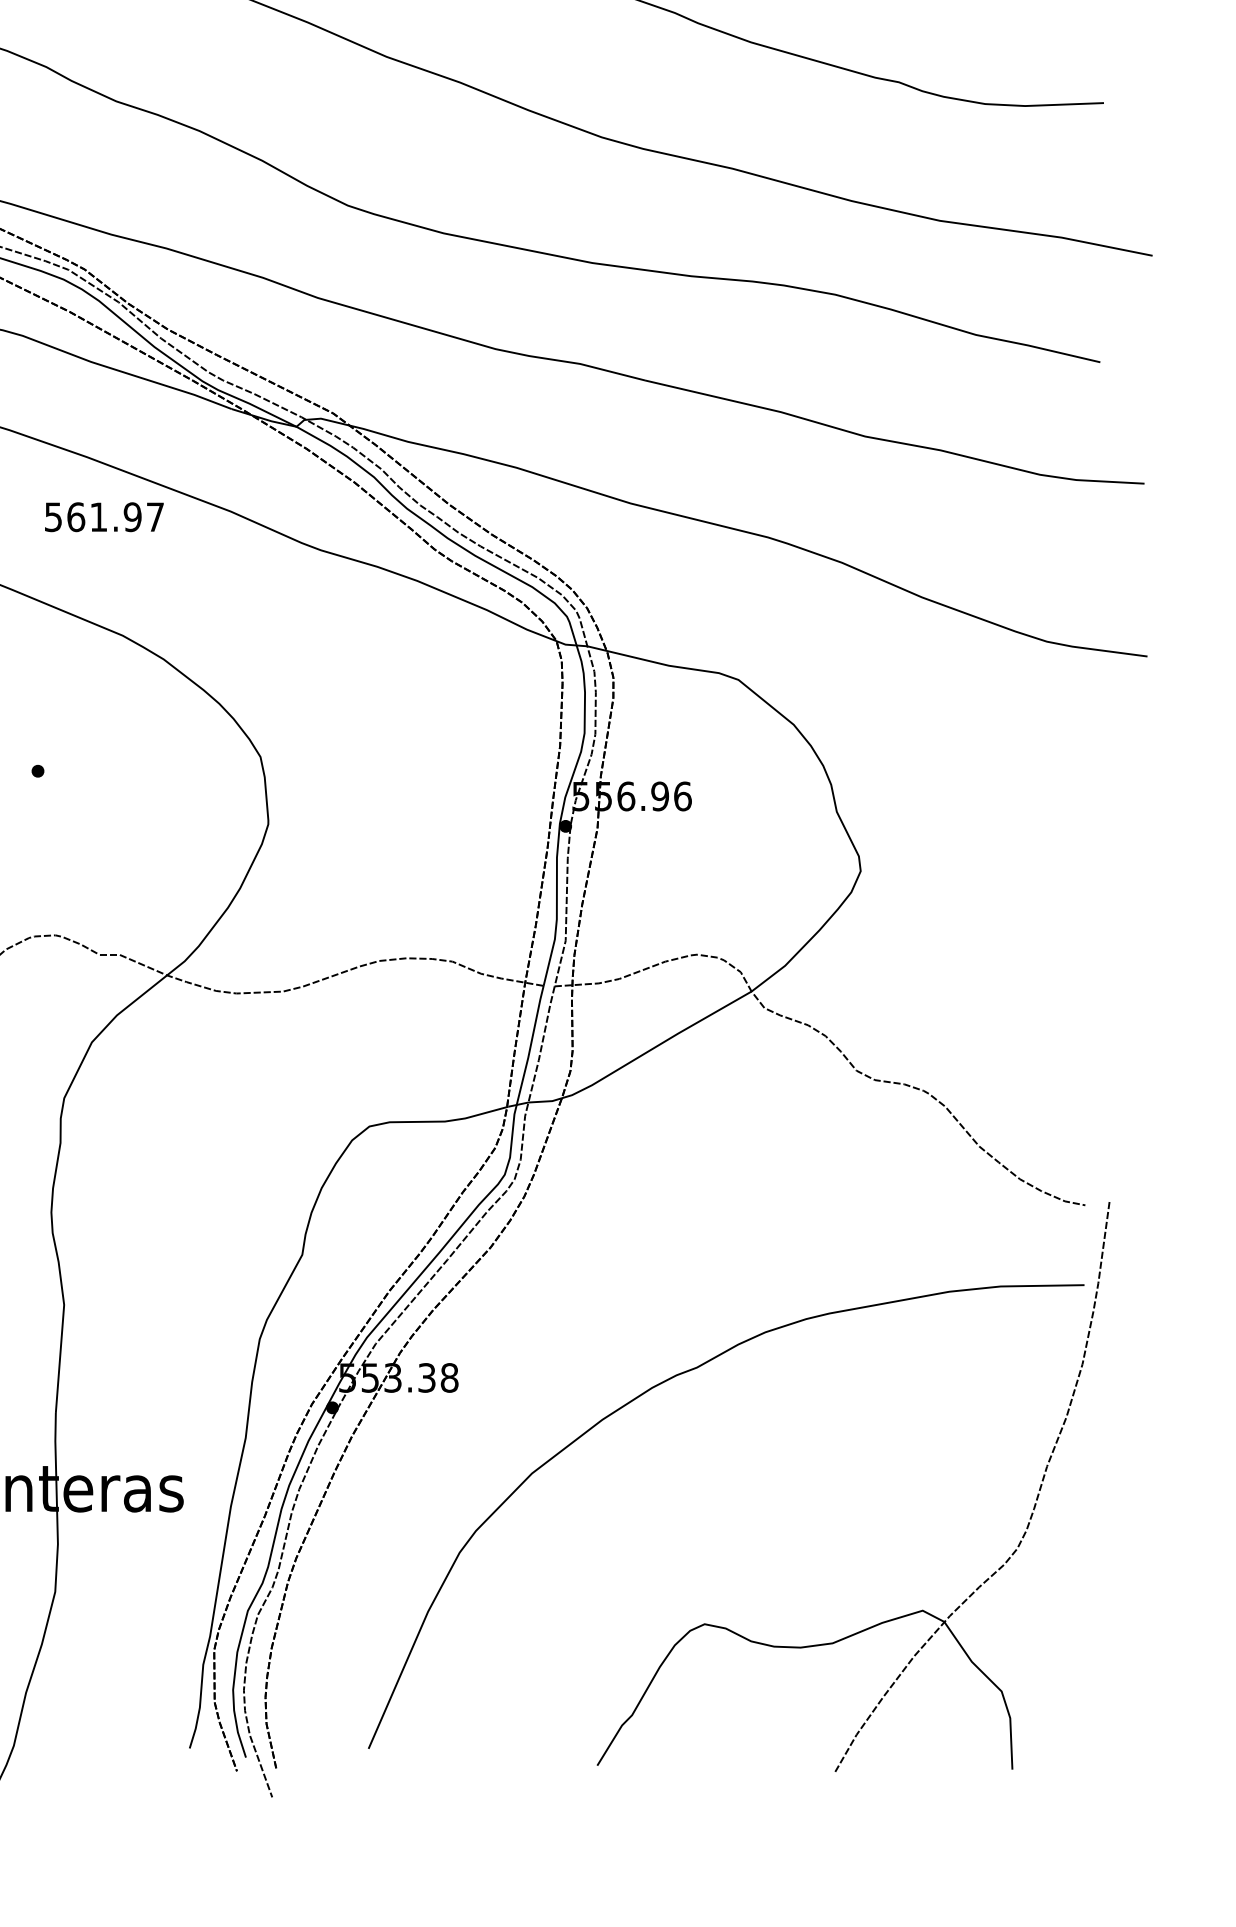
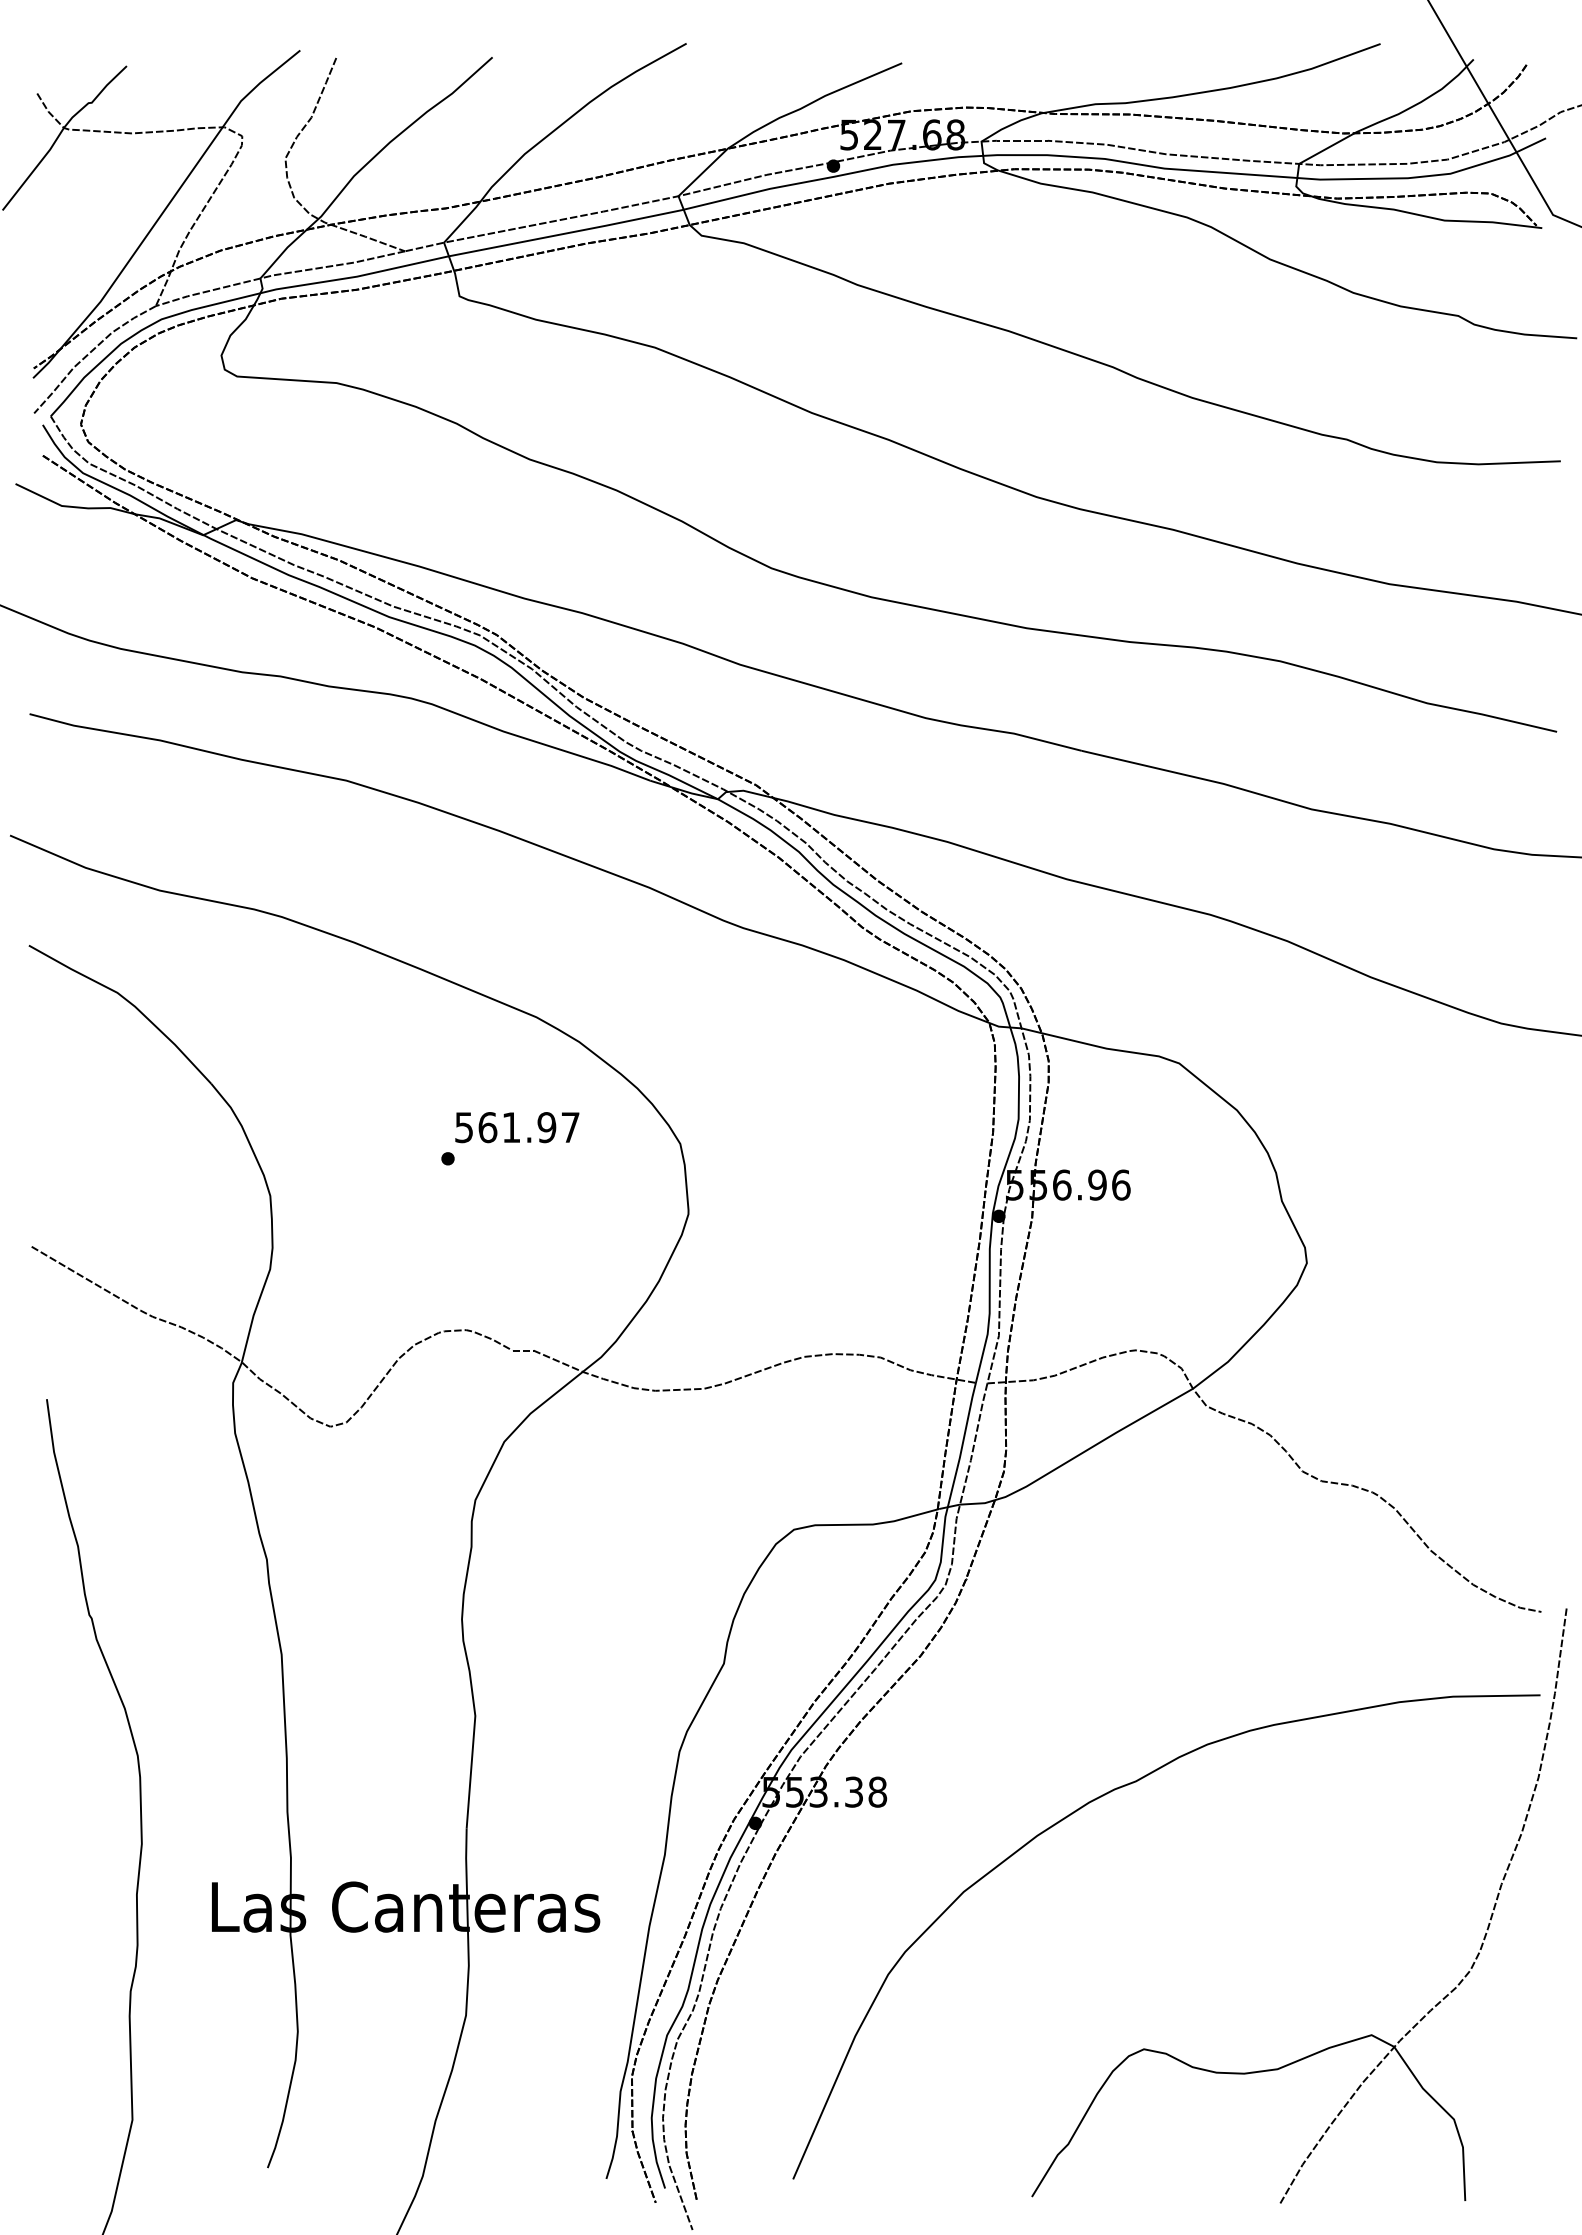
text: (104, 517) -> (517, 1127), moved

